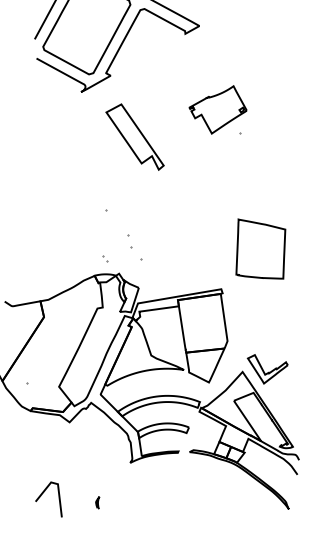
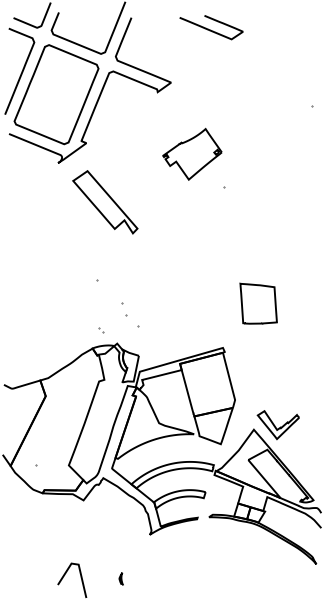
part: (218, 108) -> (192, 153), moved
part: (135, 136) -> (105, 202), moved
part: (260, 249) -> (258, 303), size x0.7

